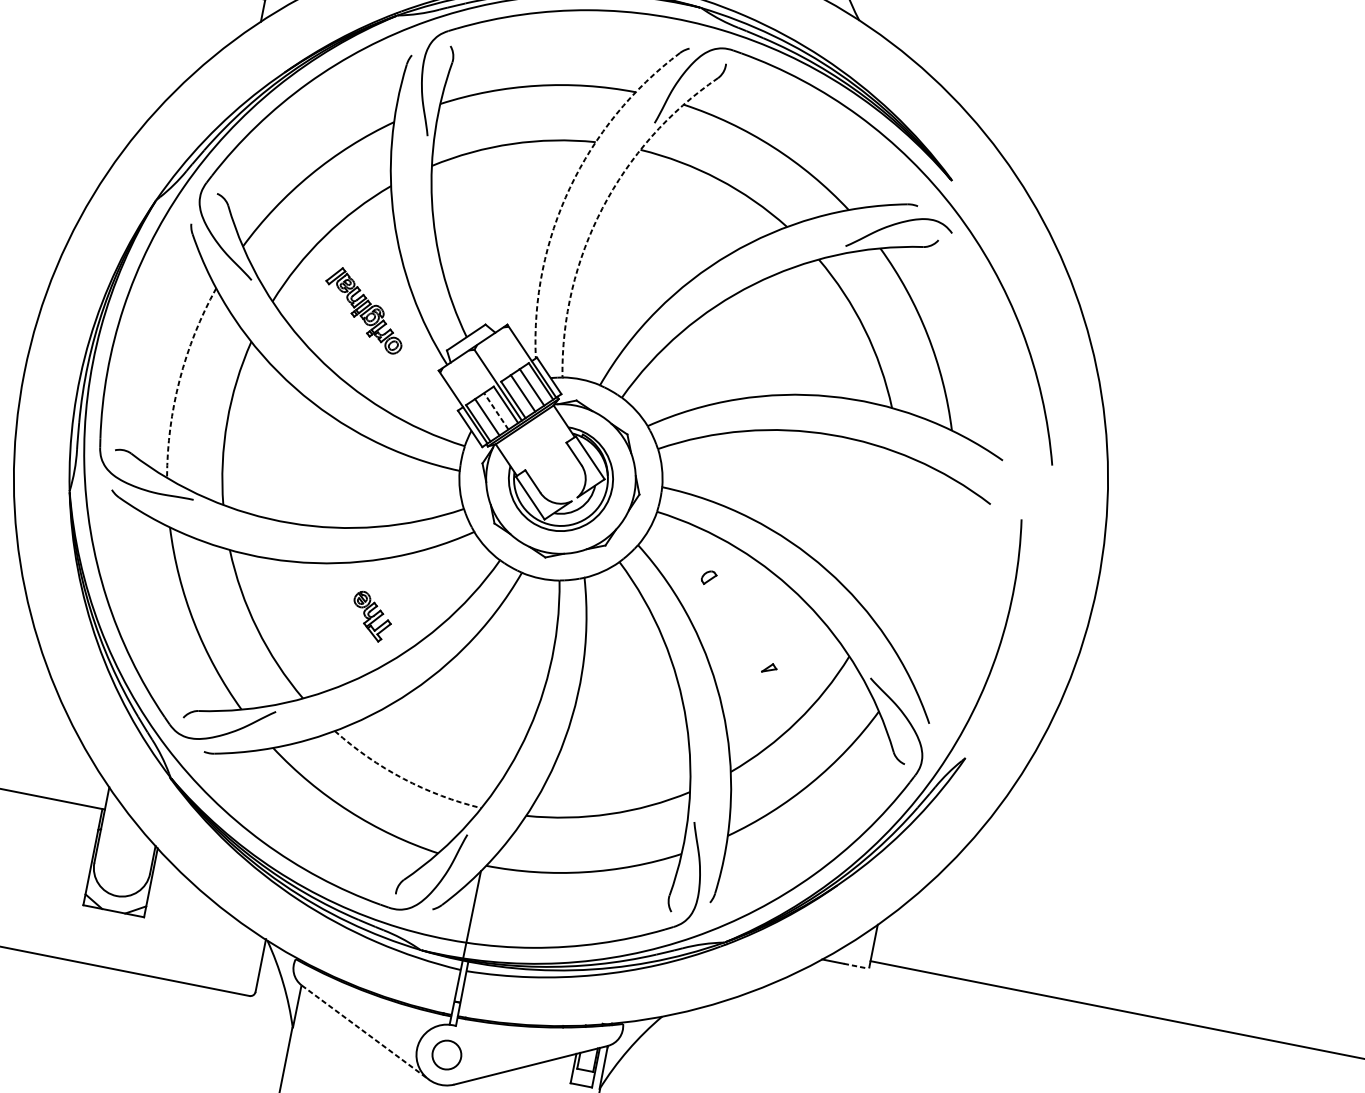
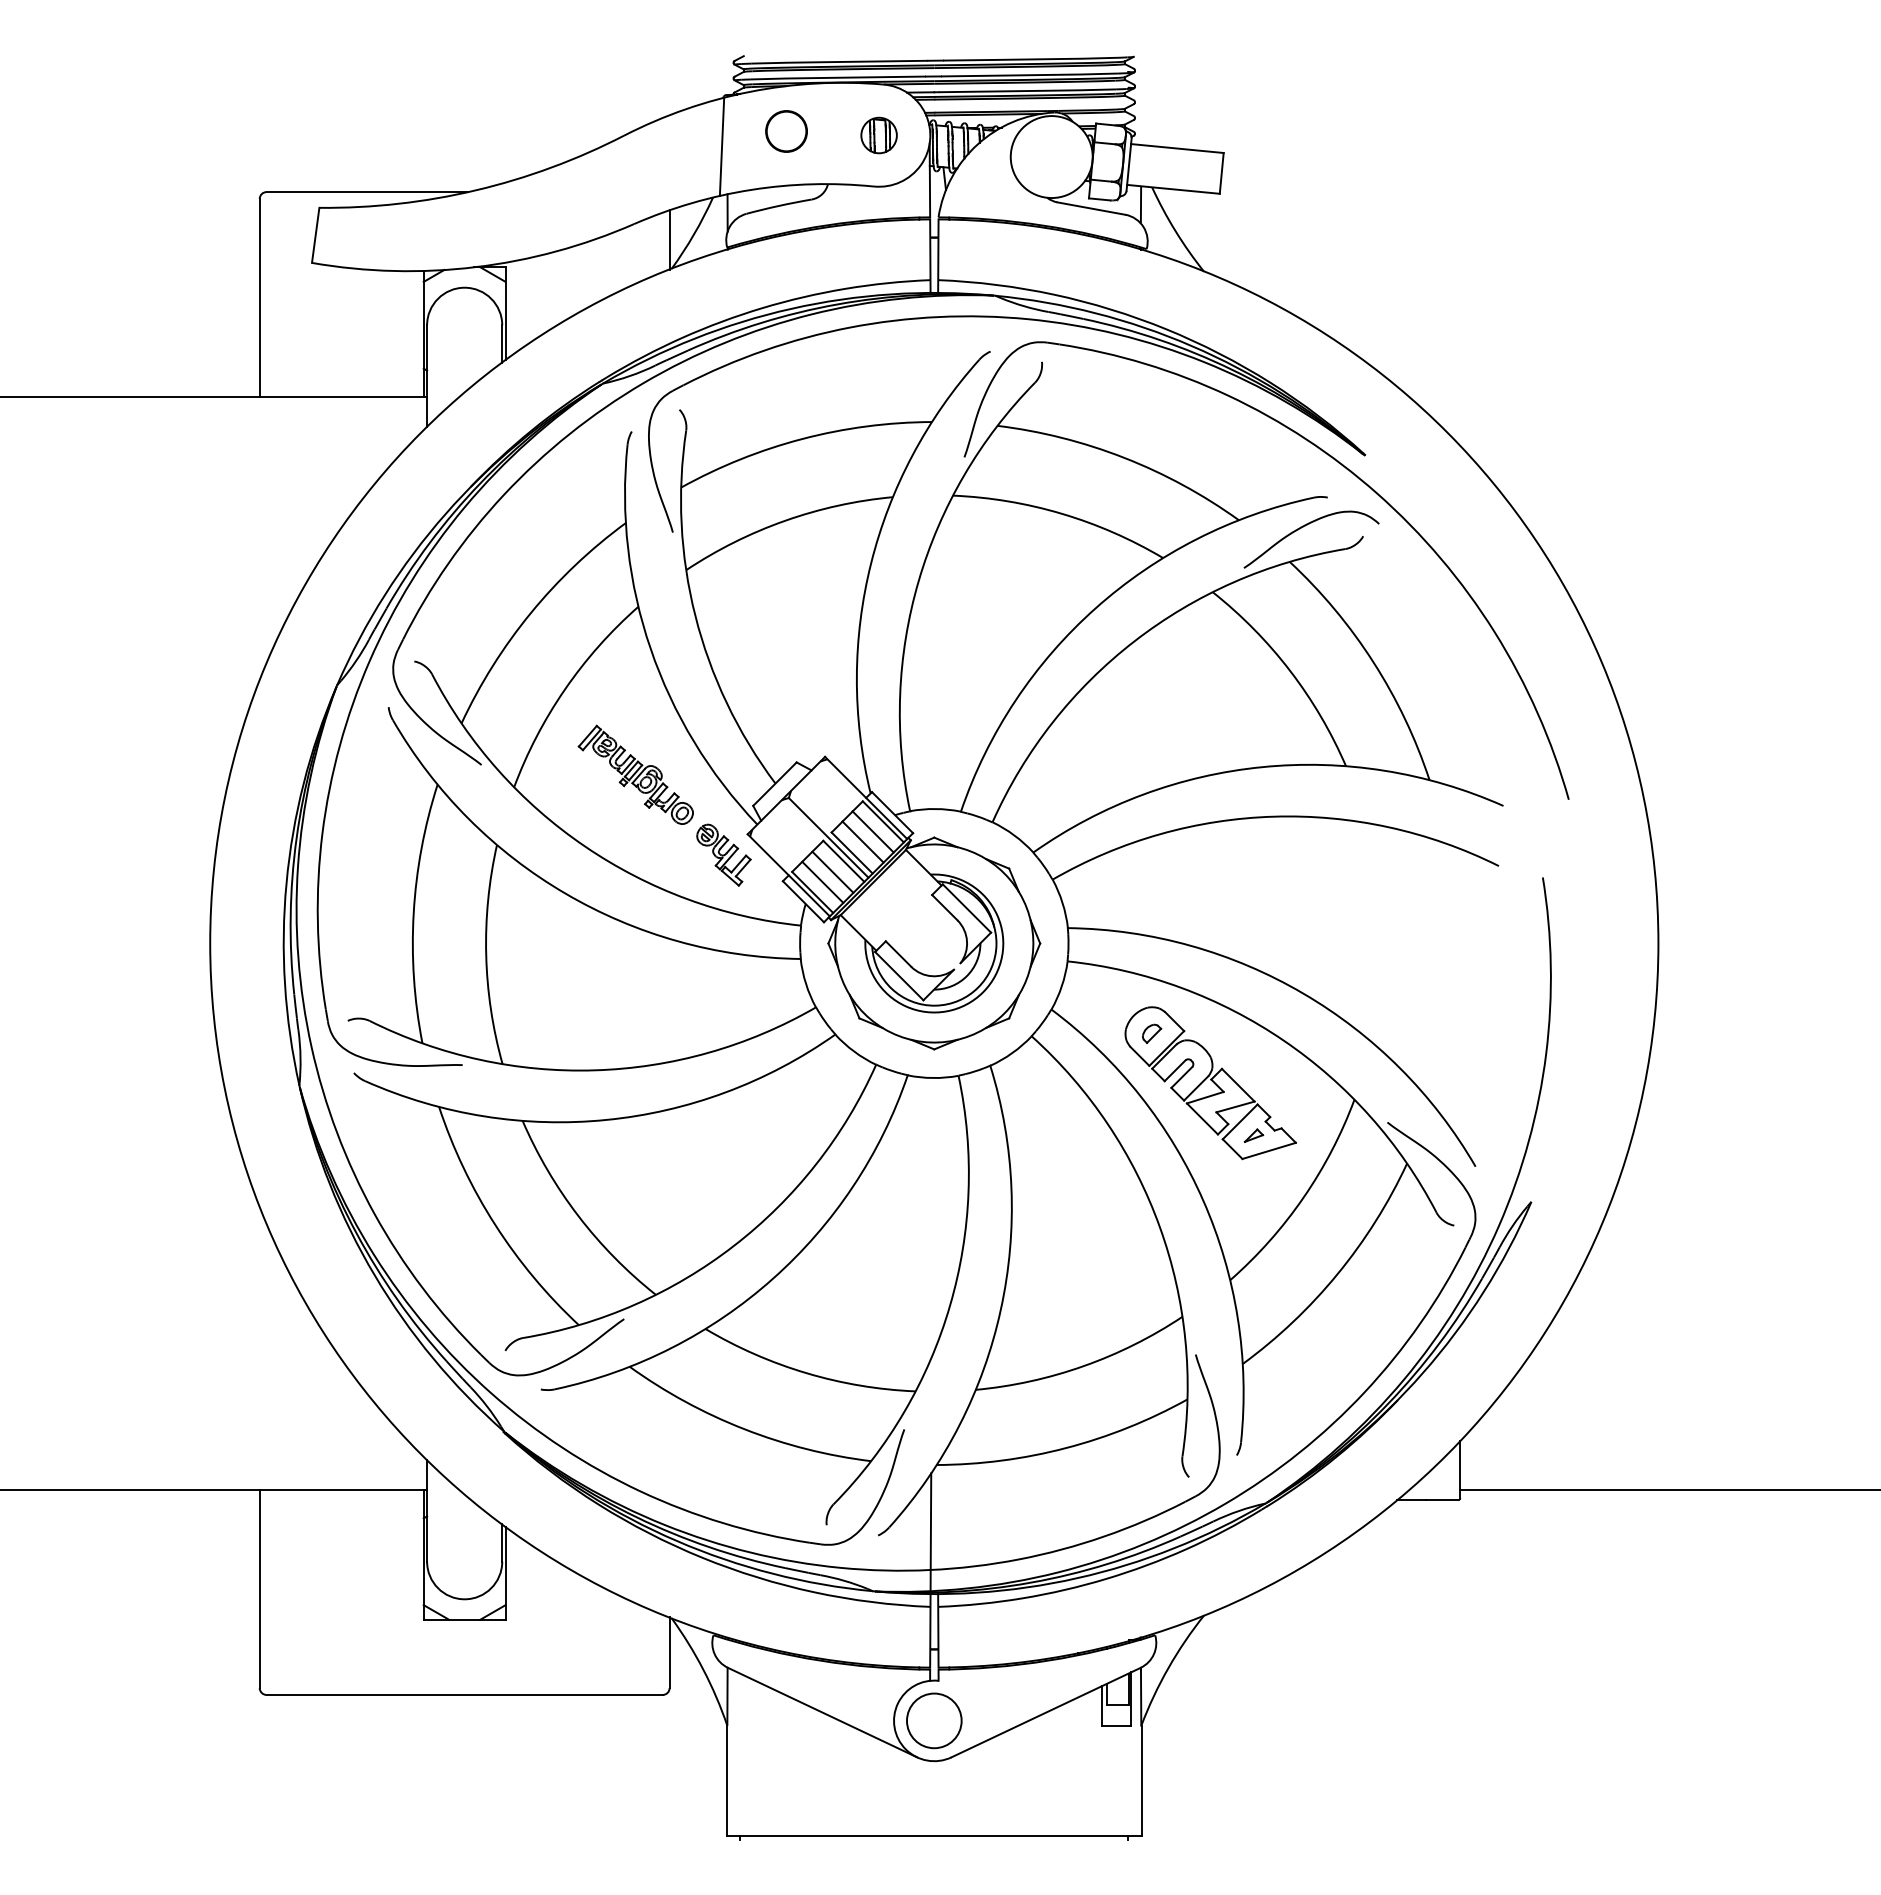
arc: (570, 188) -> (871, 563), dashed -> solid
arc: (602, 208) -> (918, 581), dashed -> solid
arc: (179, 380) -> (413, 913), dashed -> solid
line: (496, 410) -> (832, 871), dashed -> solid
part: (371, 616) -> (723, 854), moved
part: (745, 623) -> (1210, 1083), added
arc: (403, 778) -> (806, 1373), dashed -> solid
line: (855, 966) -> (1442, 1500), dashed -> solid
line: (365, 1032) -> (822, 1712), dashed -> solid
circle: (447, 1054) -> (934, 1720), size x1.43

